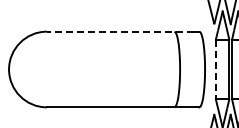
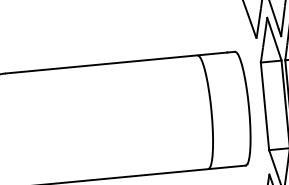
line: (120, 31) -> (116, 62), dashed -> solid
line: (215, 70) -> (264, 107), dashed -> solid

